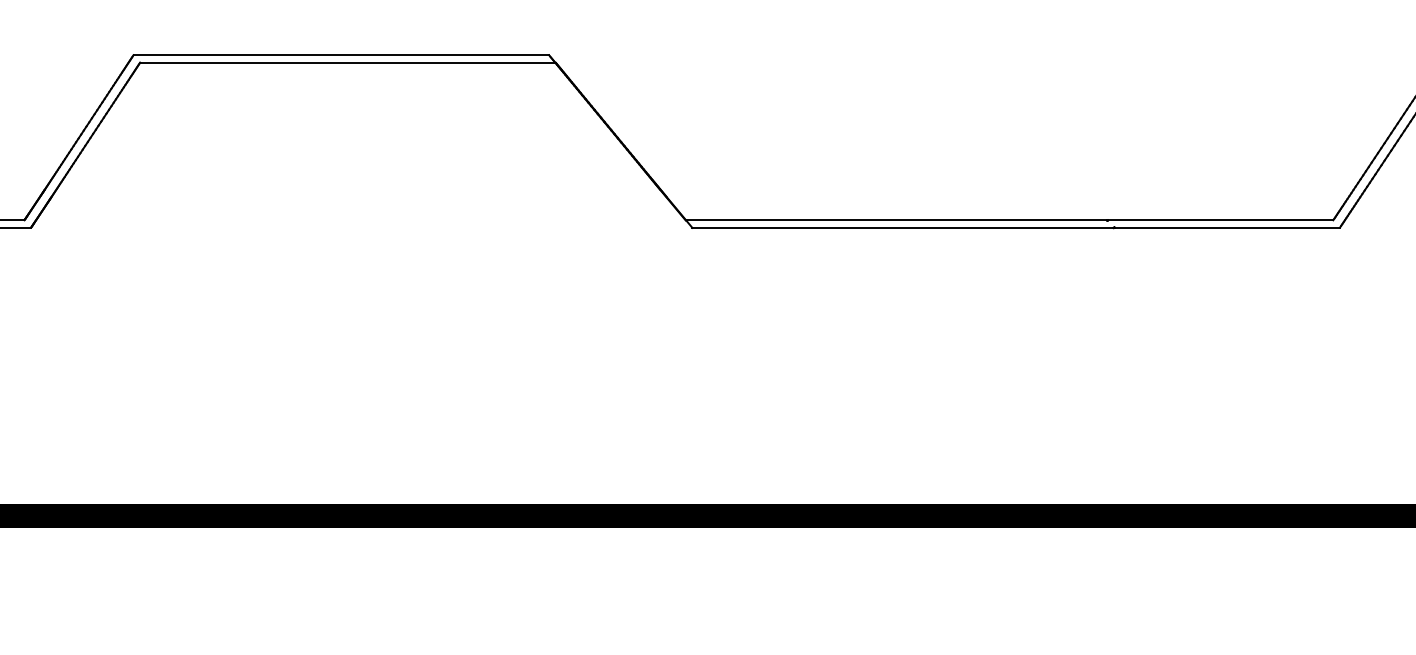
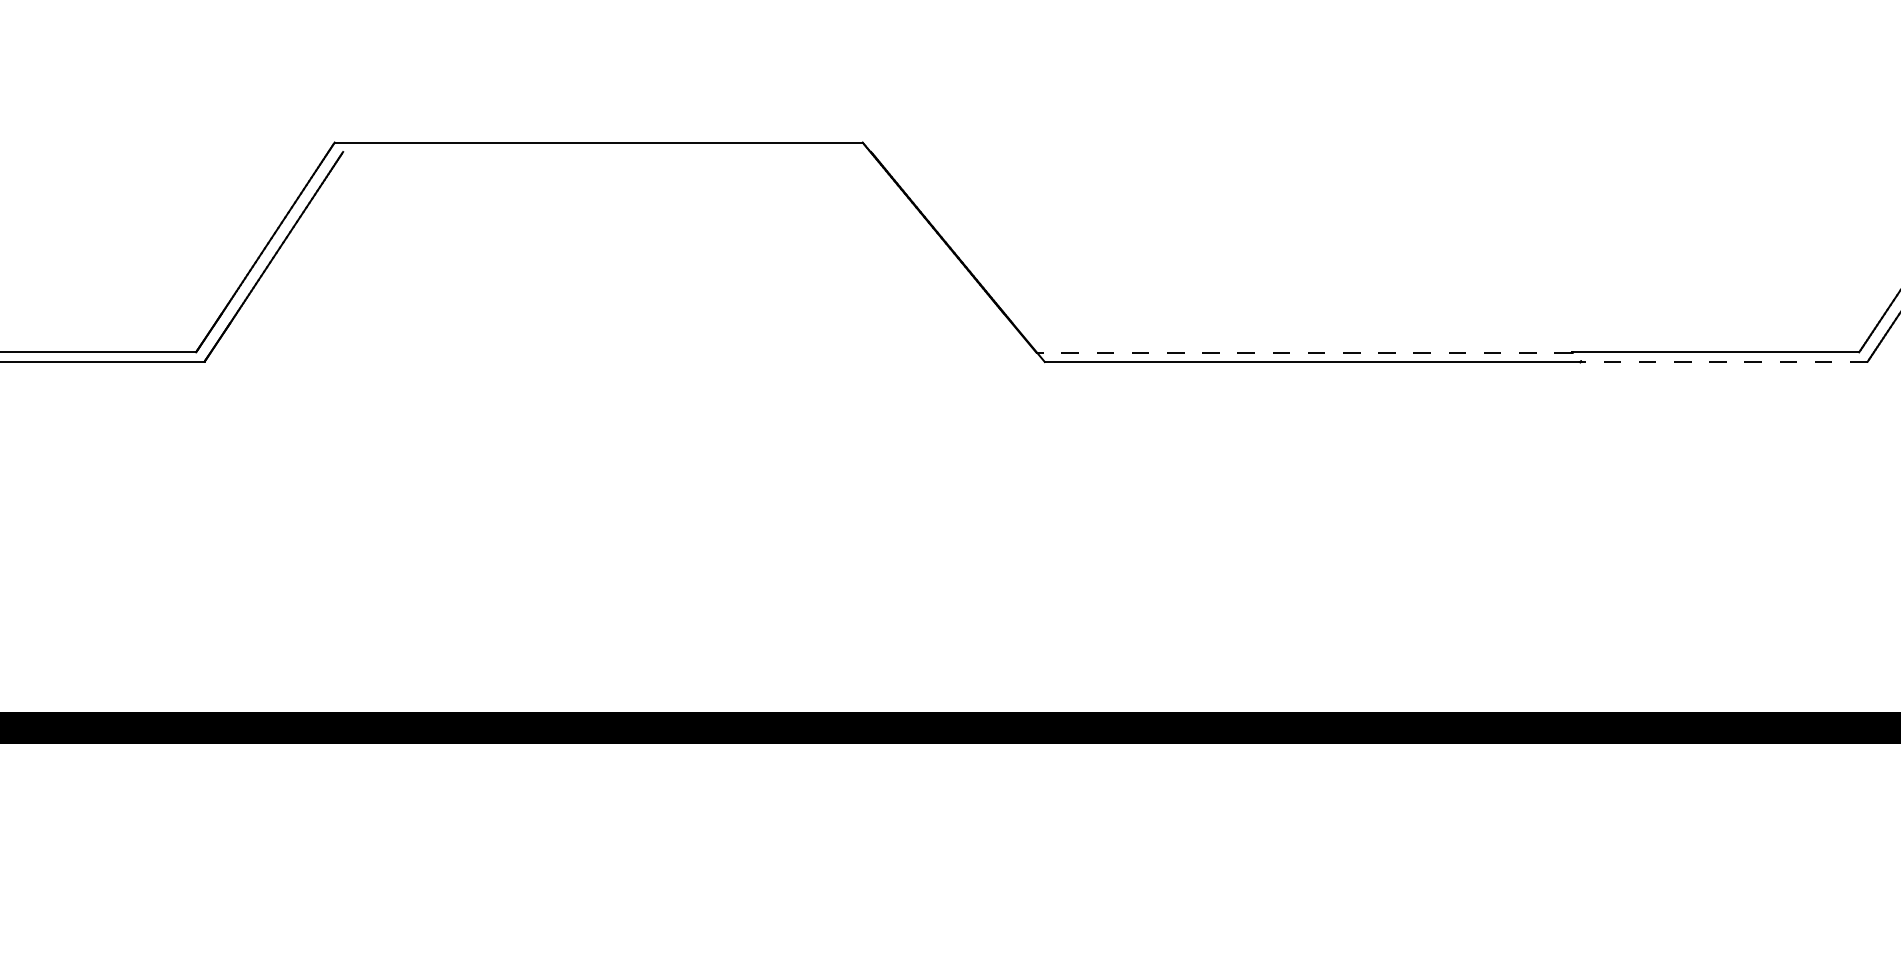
line: (348, 63) -> (607, 152), removed
line: (896, 220) -> (1304, 352), solid -> dashed
line: (1227, 227) -> (1724, 361), solid -> dashed

